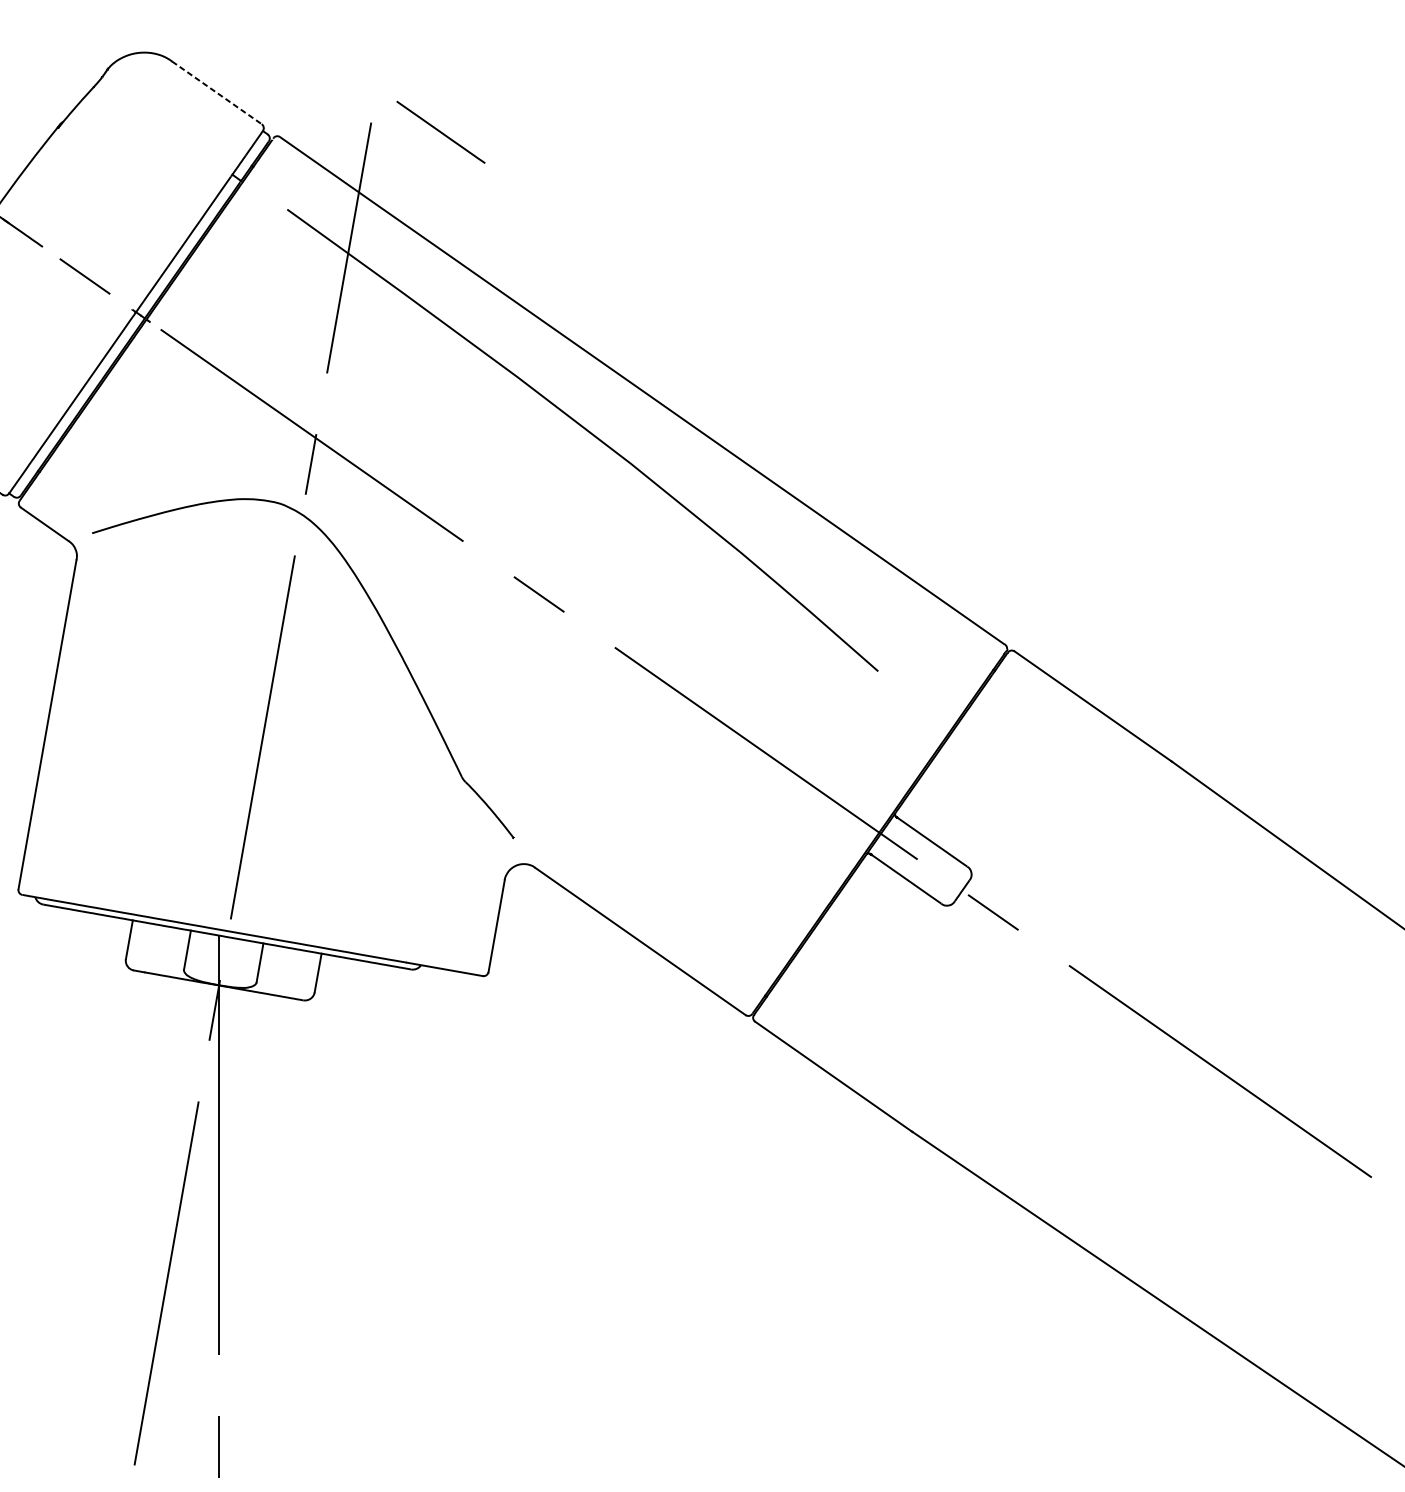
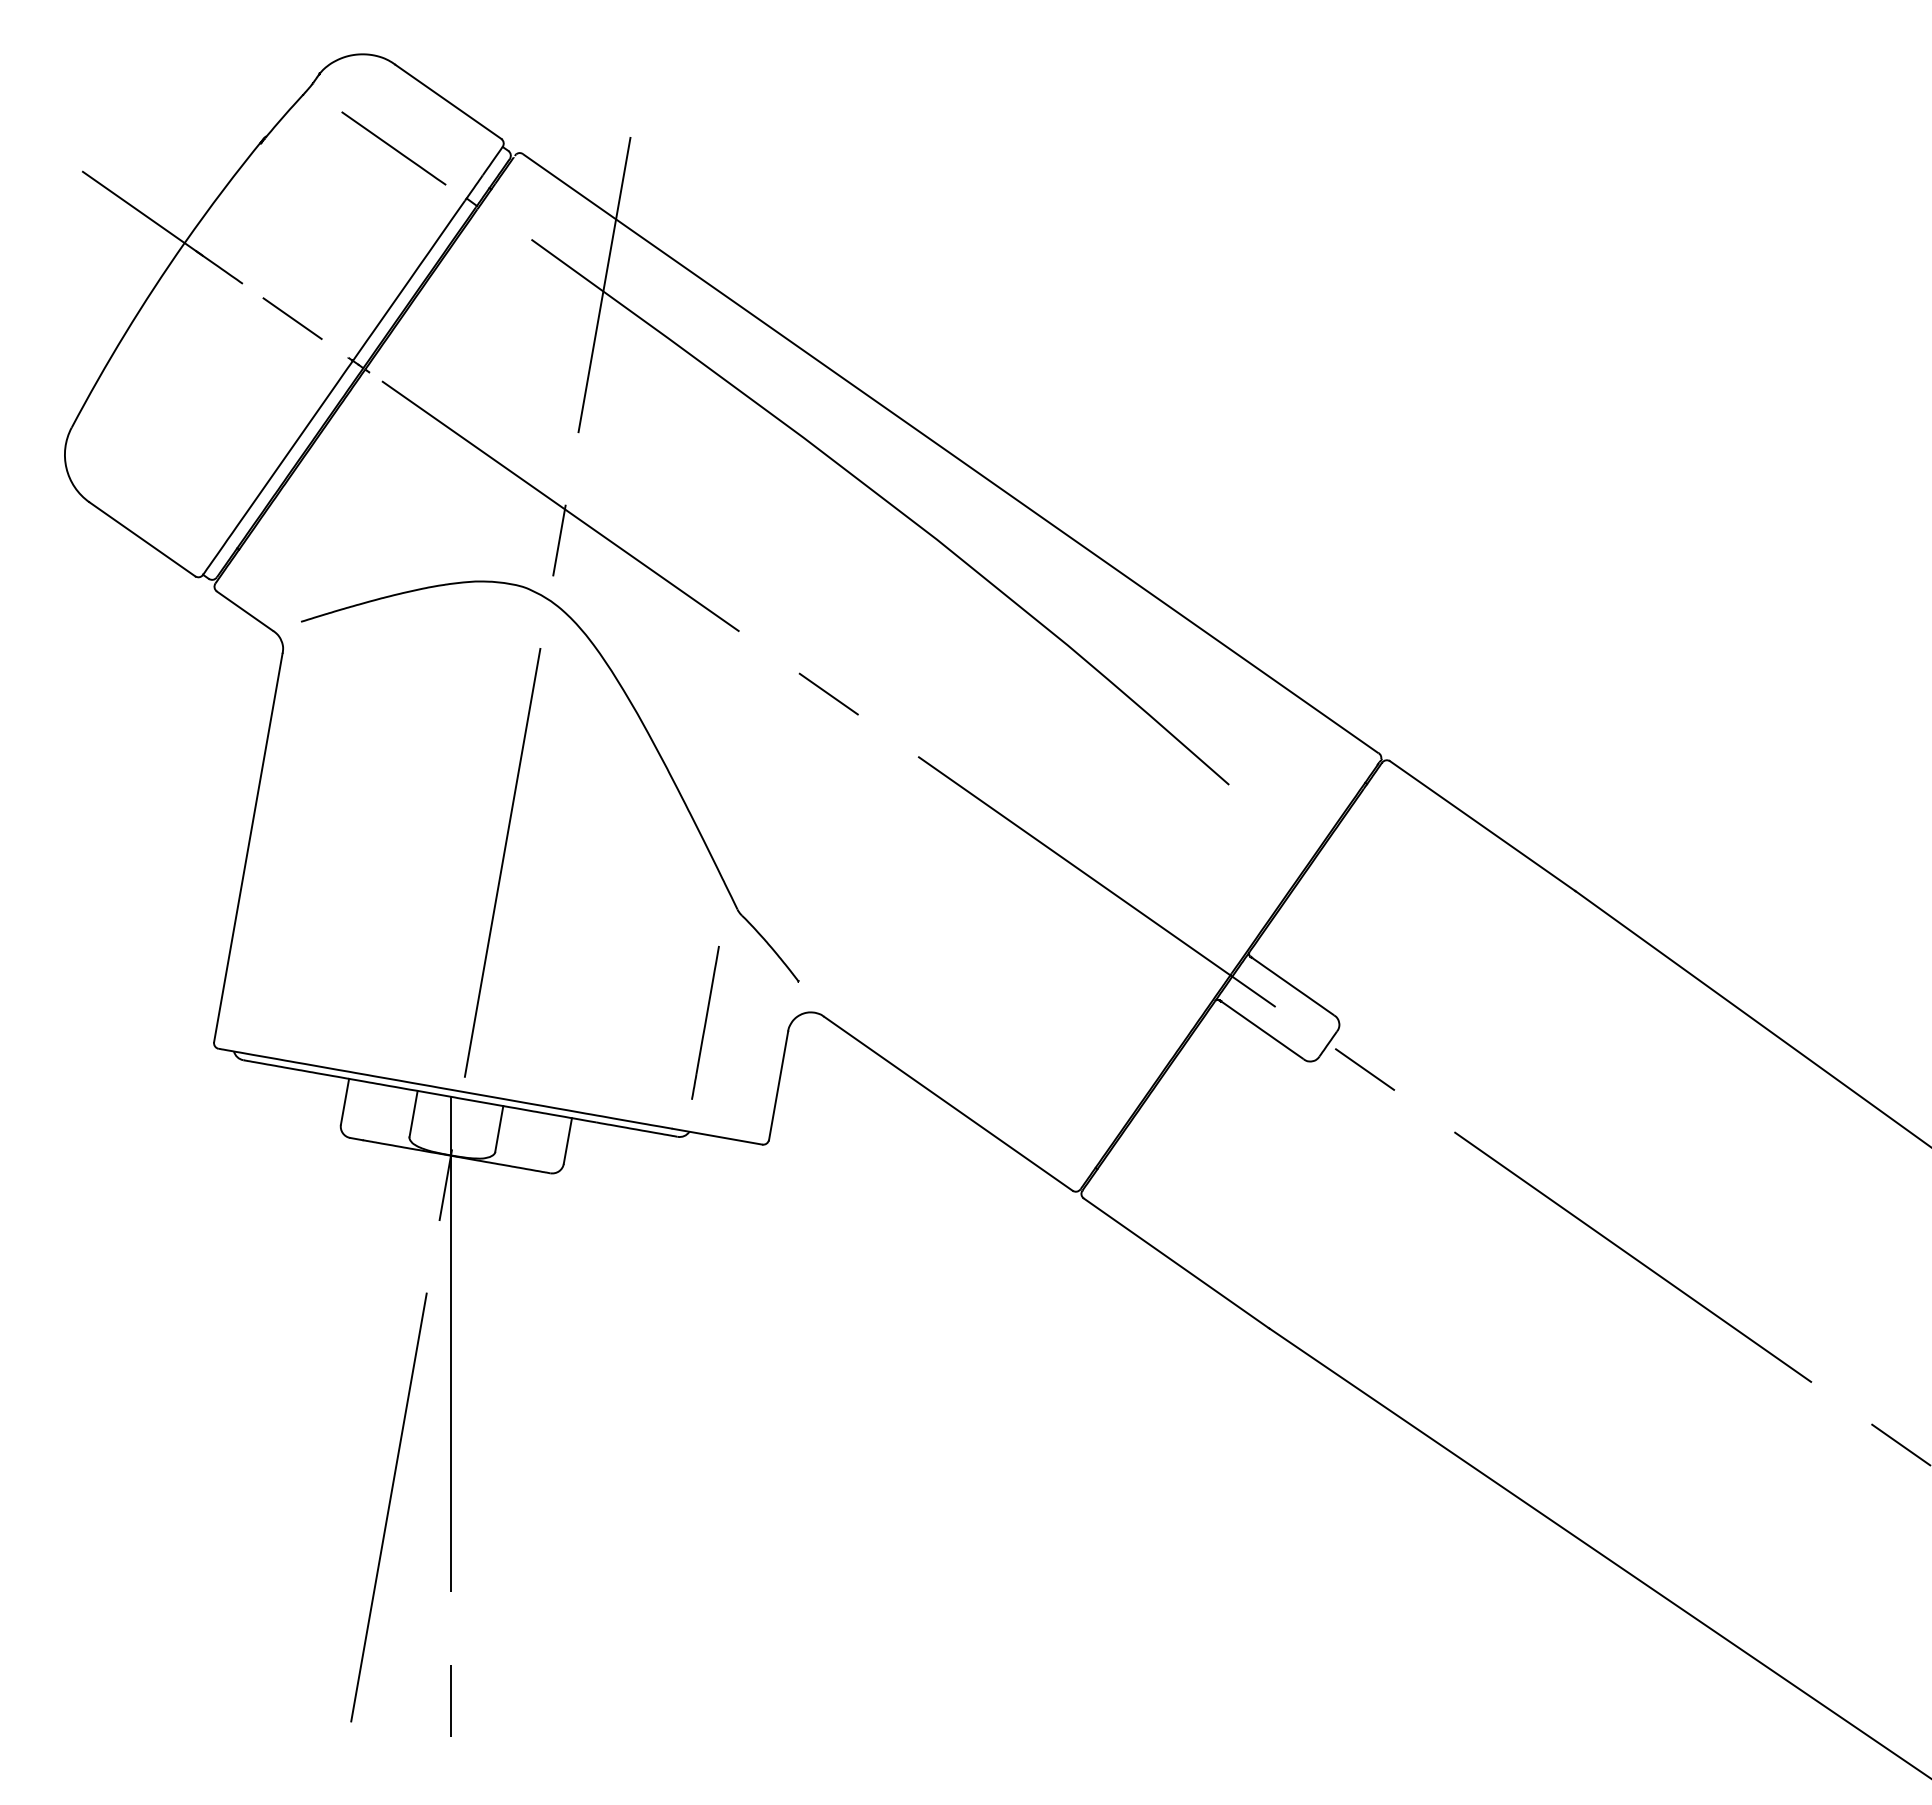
line: (217, 93) -> (448, 102), dashed -> solid
line: (440, 132) -> (393, 148), moved
line: (434, 872) -> (705, 1022), added

